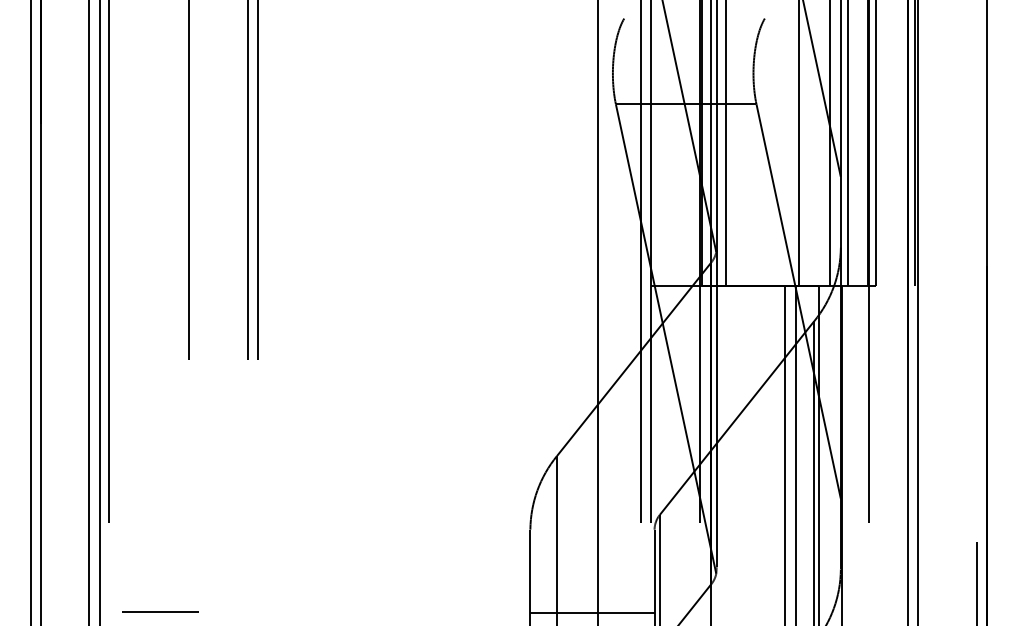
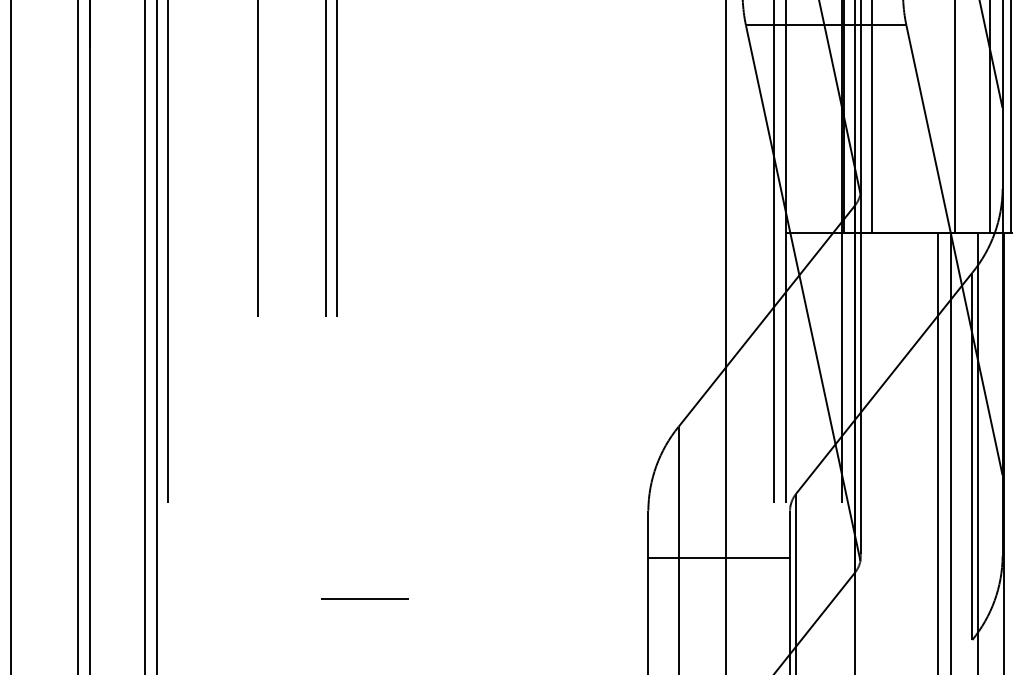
line: (160, 611) -> (365, 598), moved
line: (592, 613) -> (719, 558), moved

